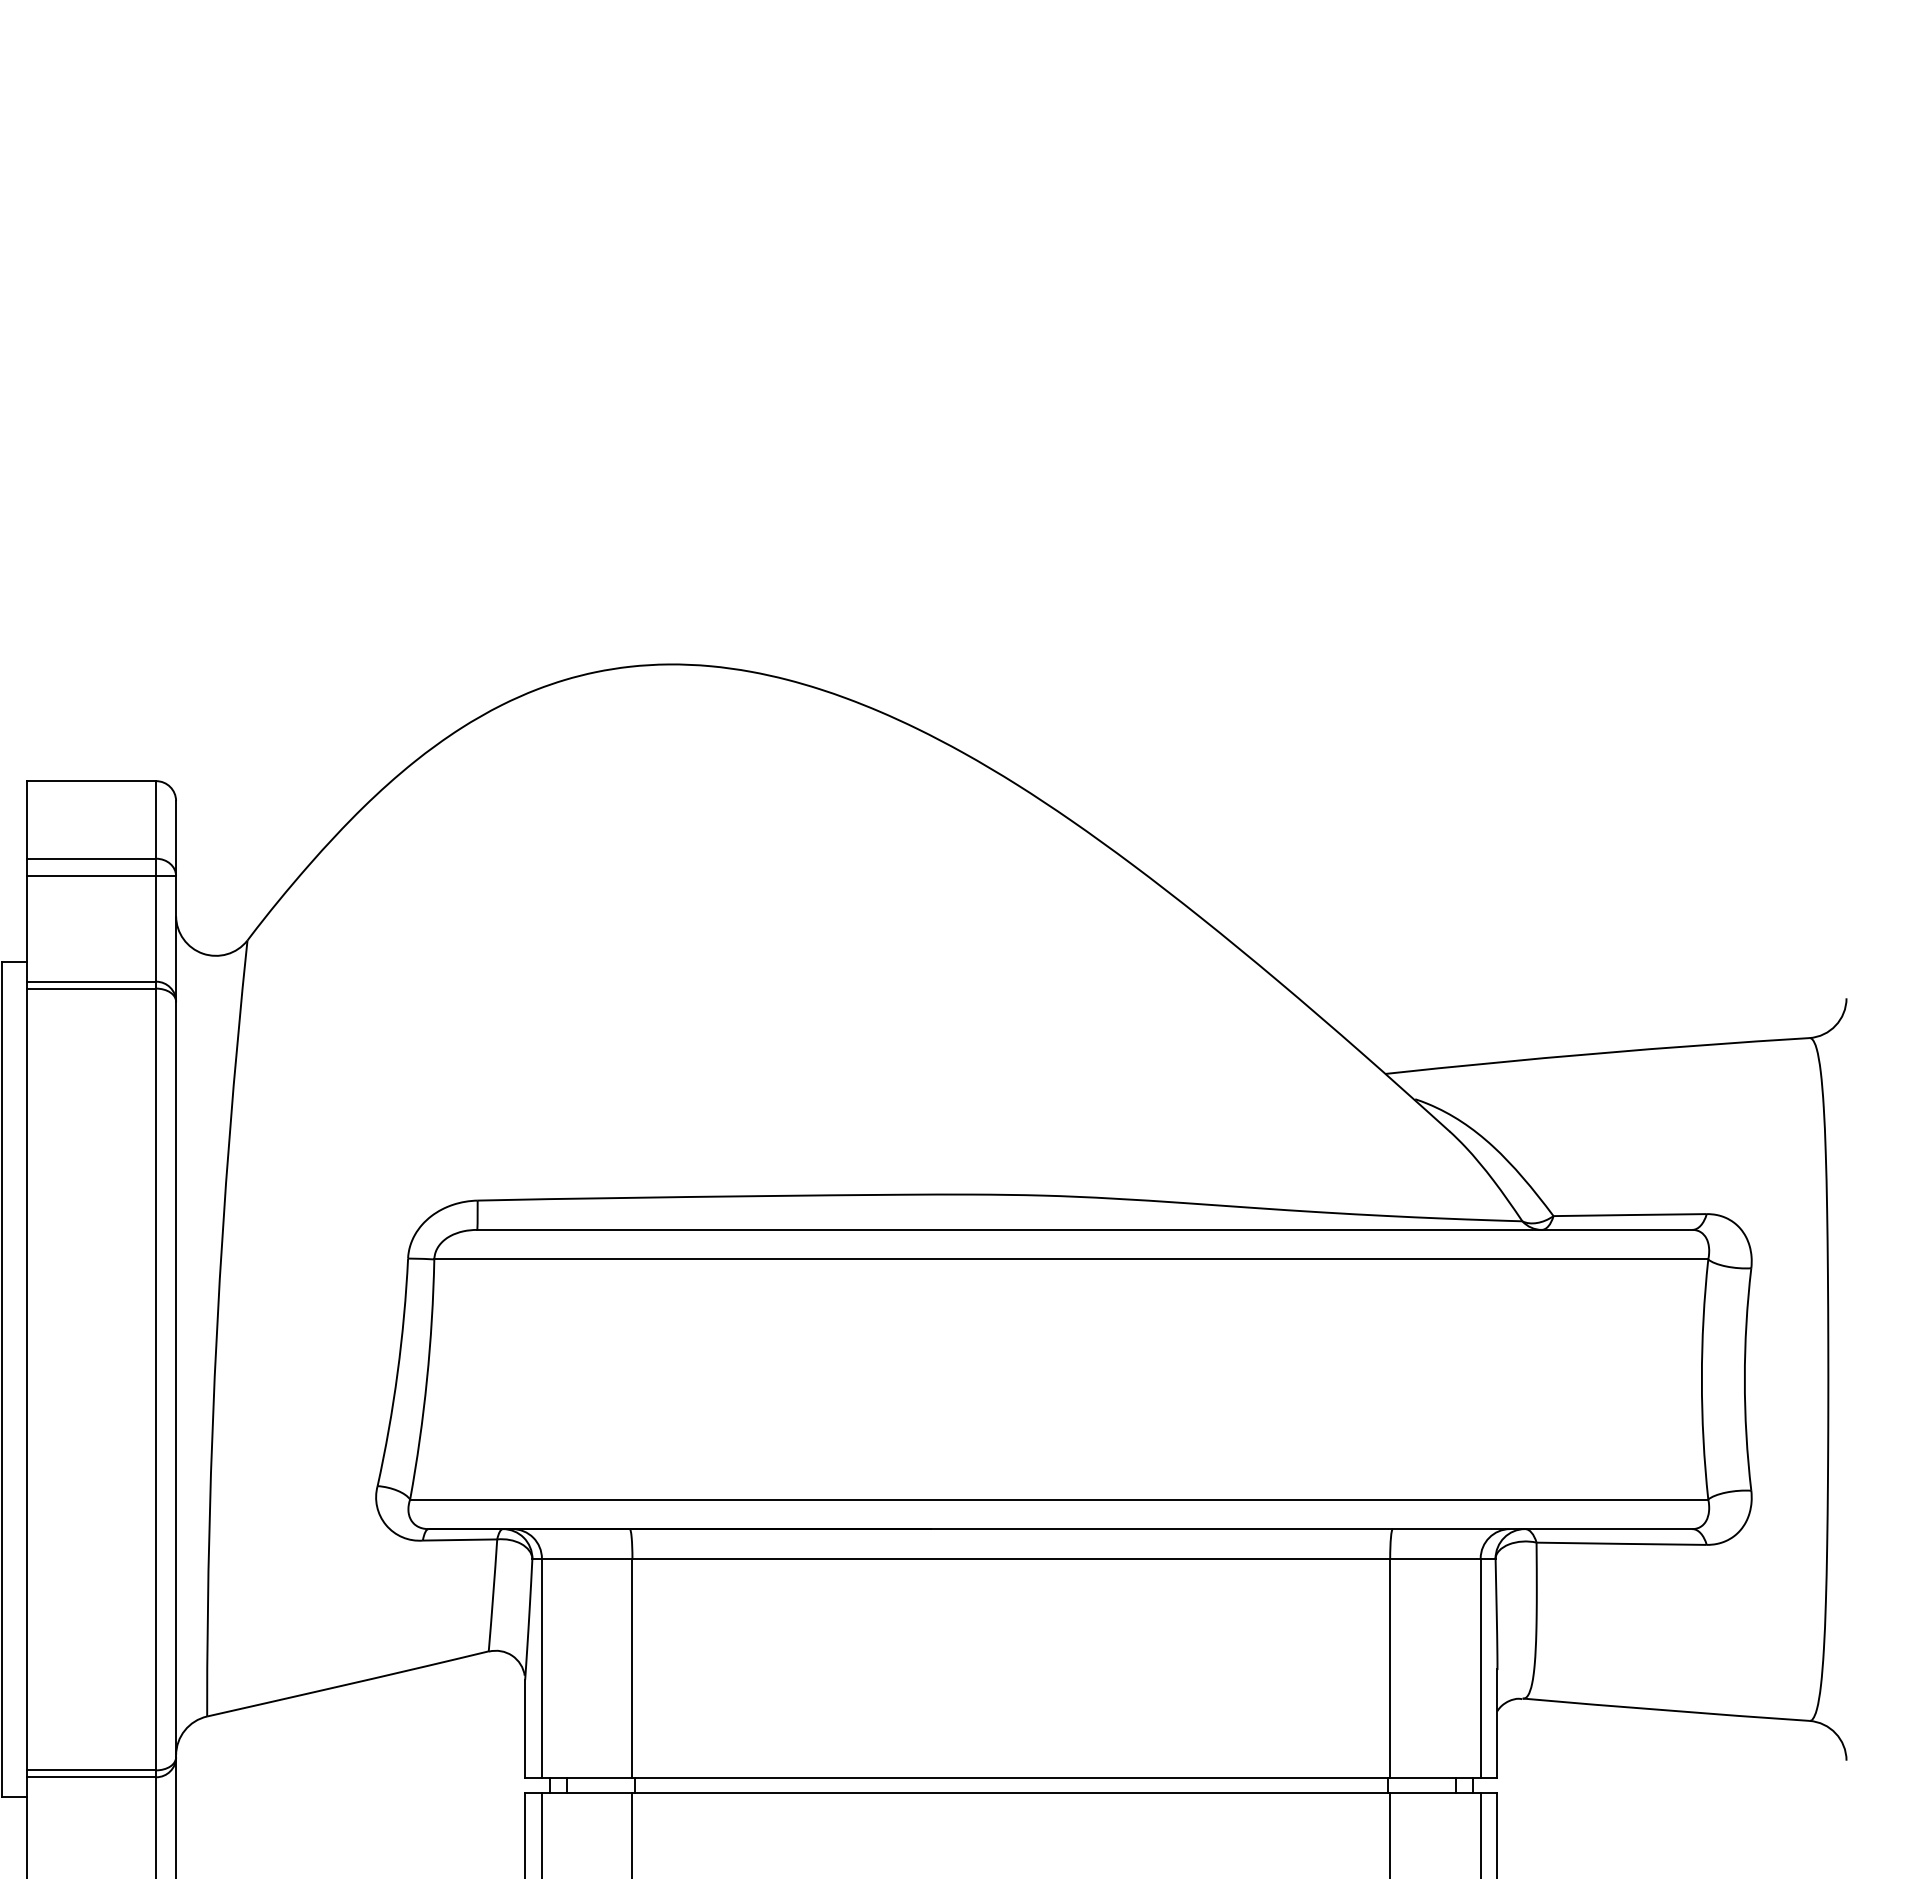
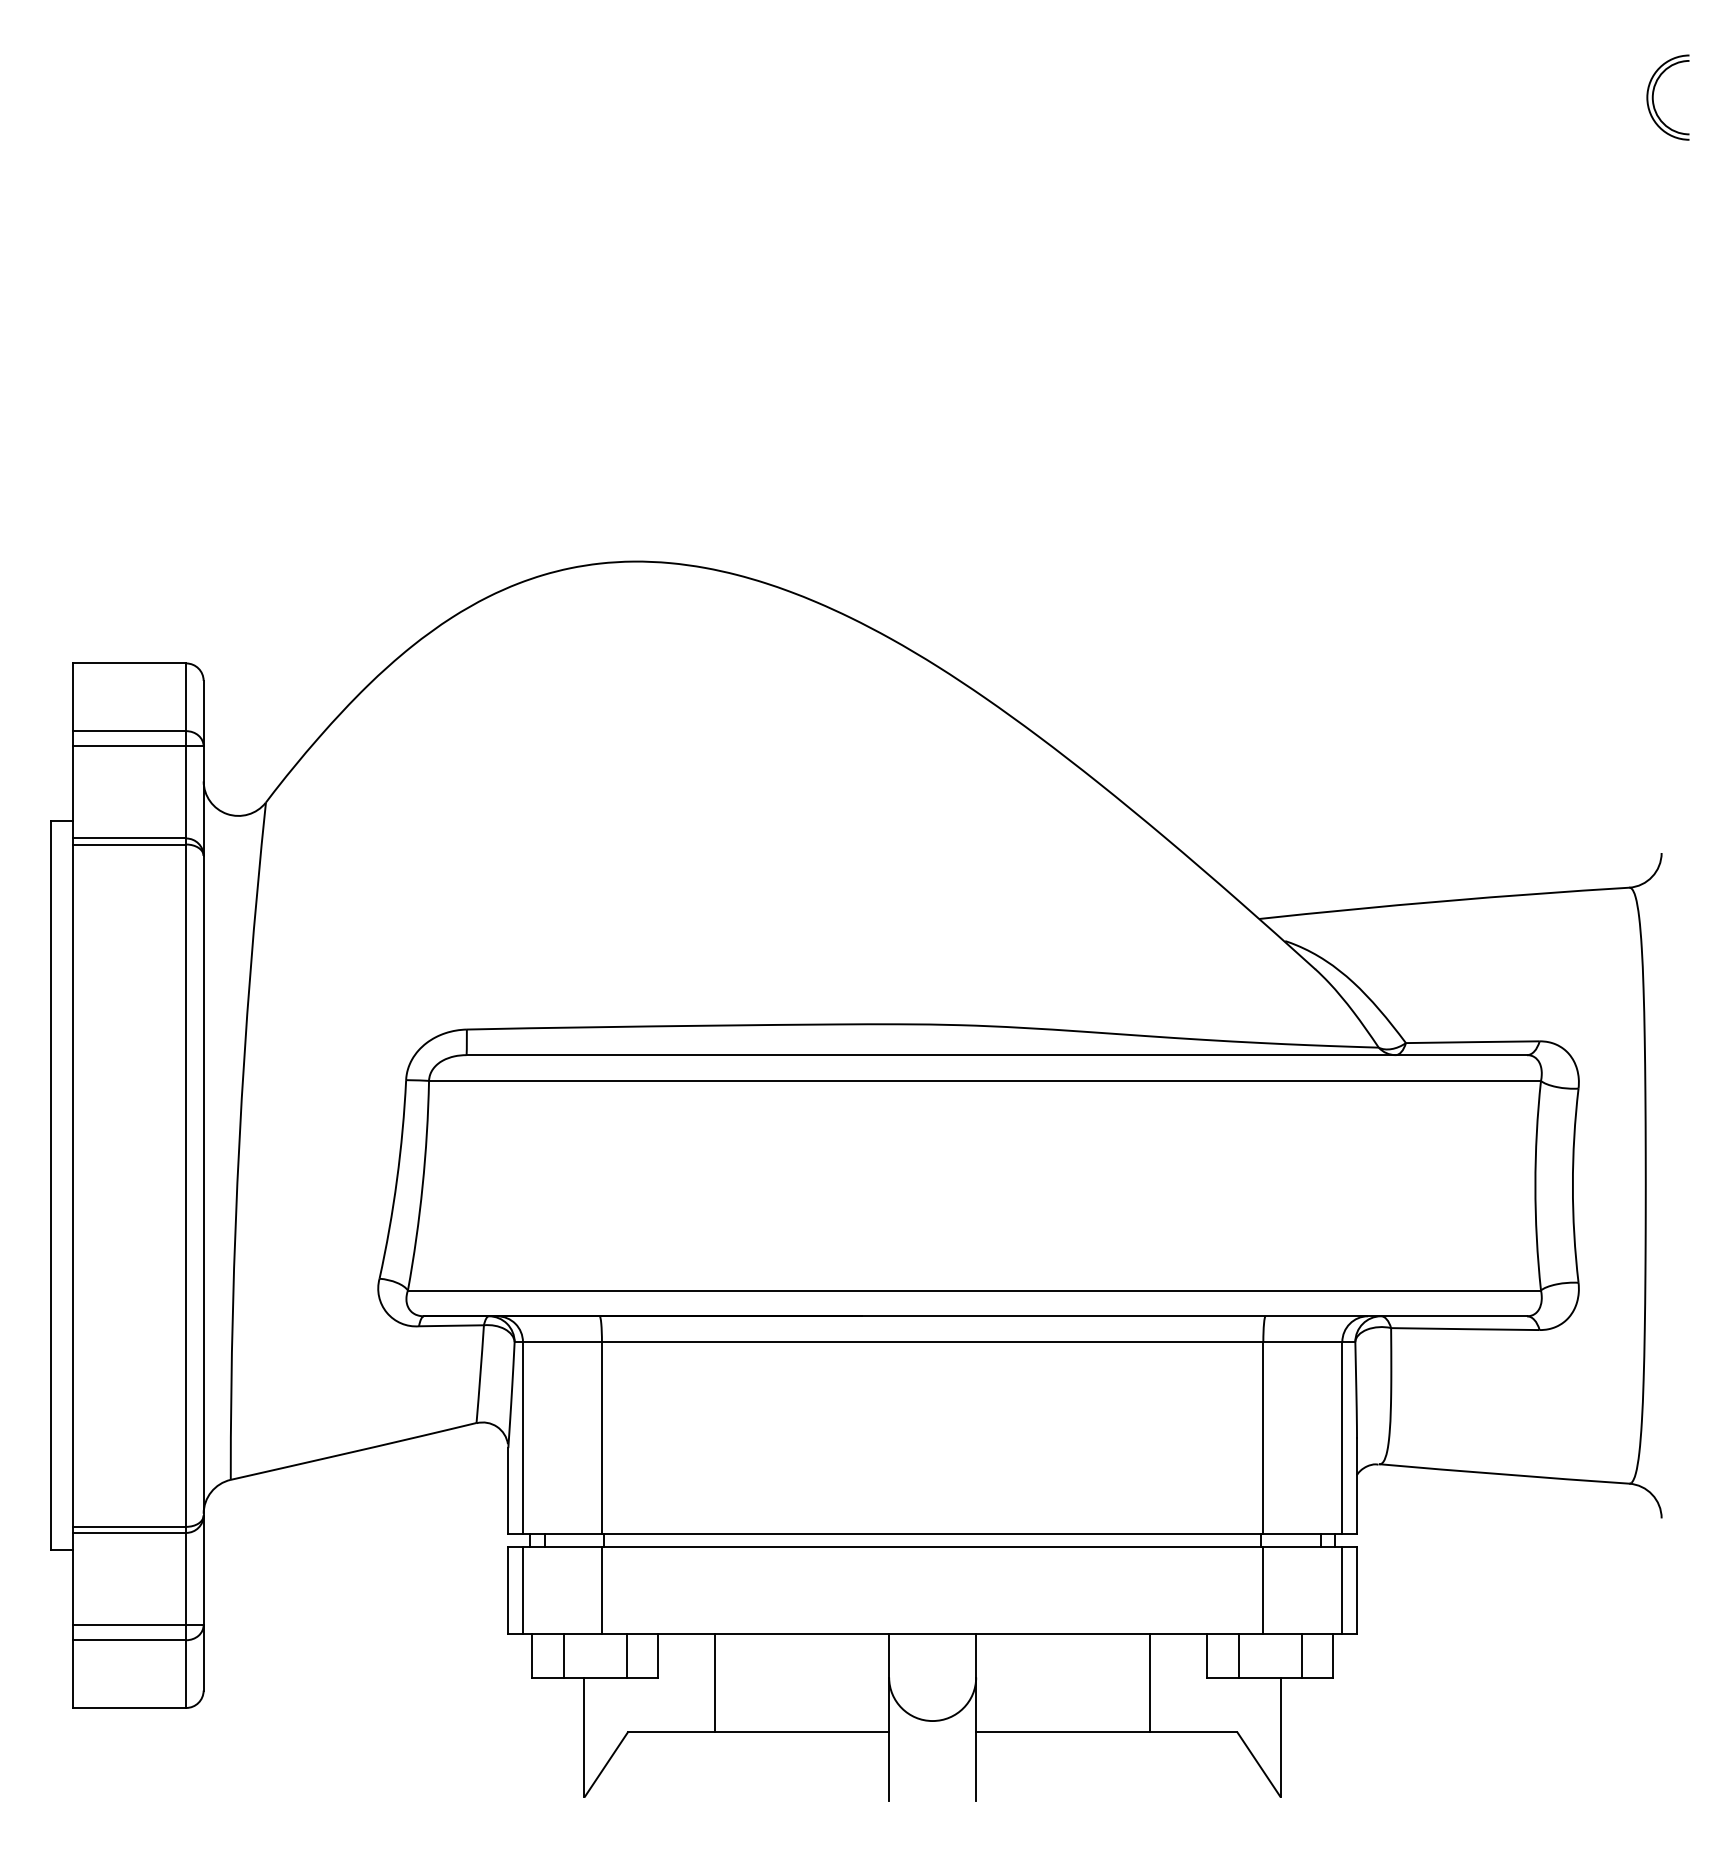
part: (1837, 132) -> (1653, 97), added

